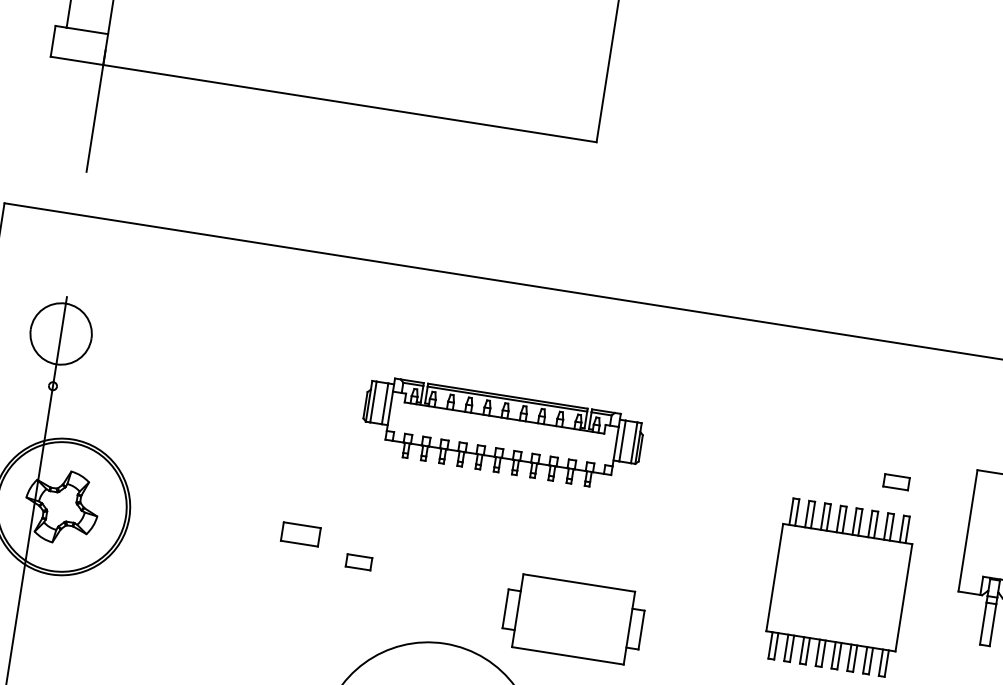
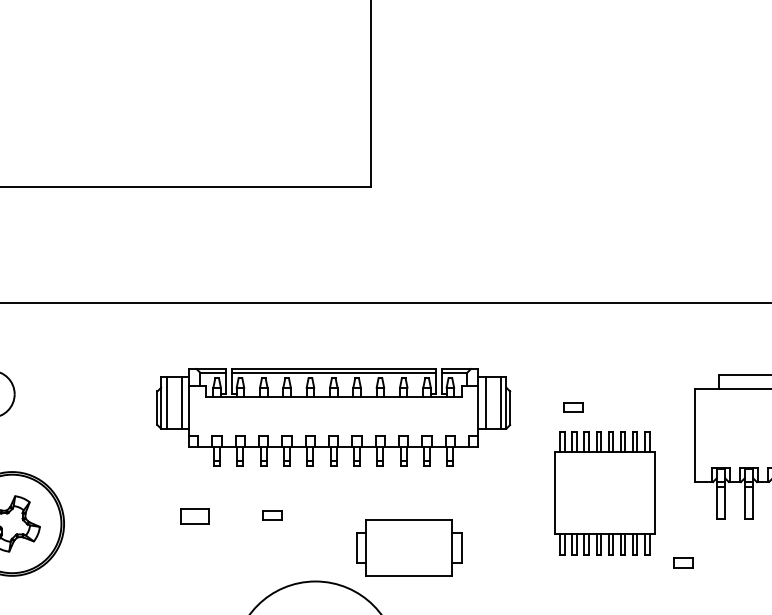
part: (501, 433) -> (333, 417), size x1.67
part: (896, 482) -> (573, 407), moved
part: (358, 562) -> (272, 515), moved

